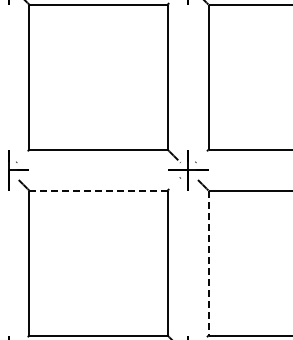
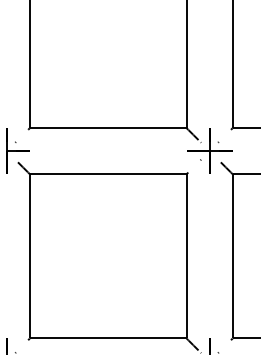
line: (99, 190) -> (109, 174), dashed -> solid
line: (208, 263) -> (232, 256), dashed -> solid

